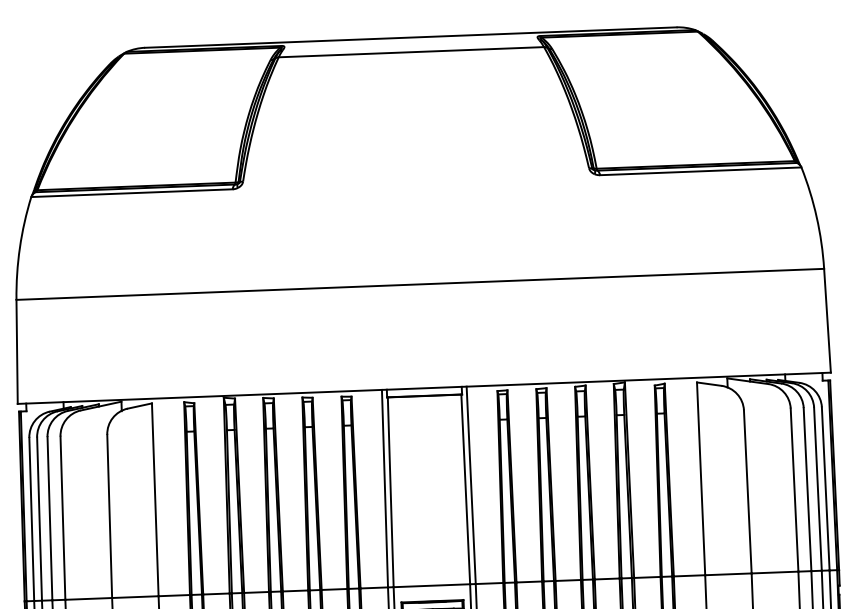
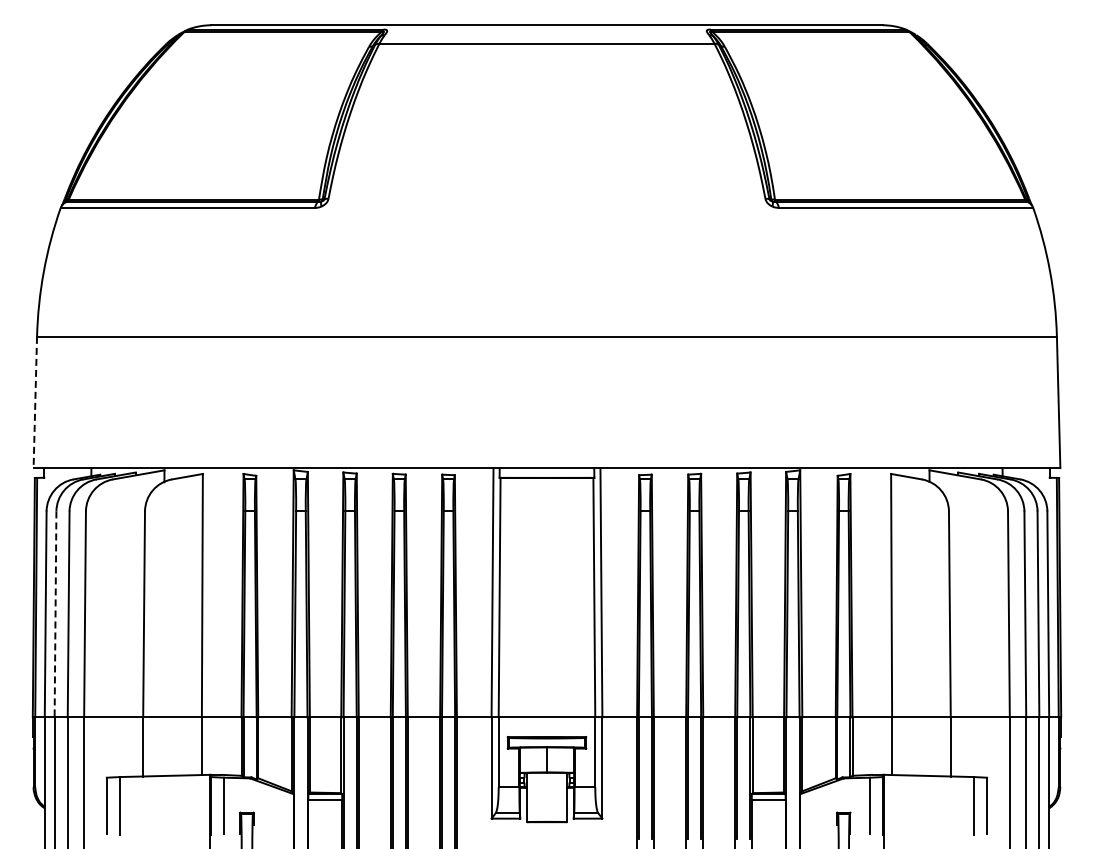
line: (17, 351) -> (35, 402), solid -> dashed
line: (39, 519) -> (55, 614), solid -> dashed

